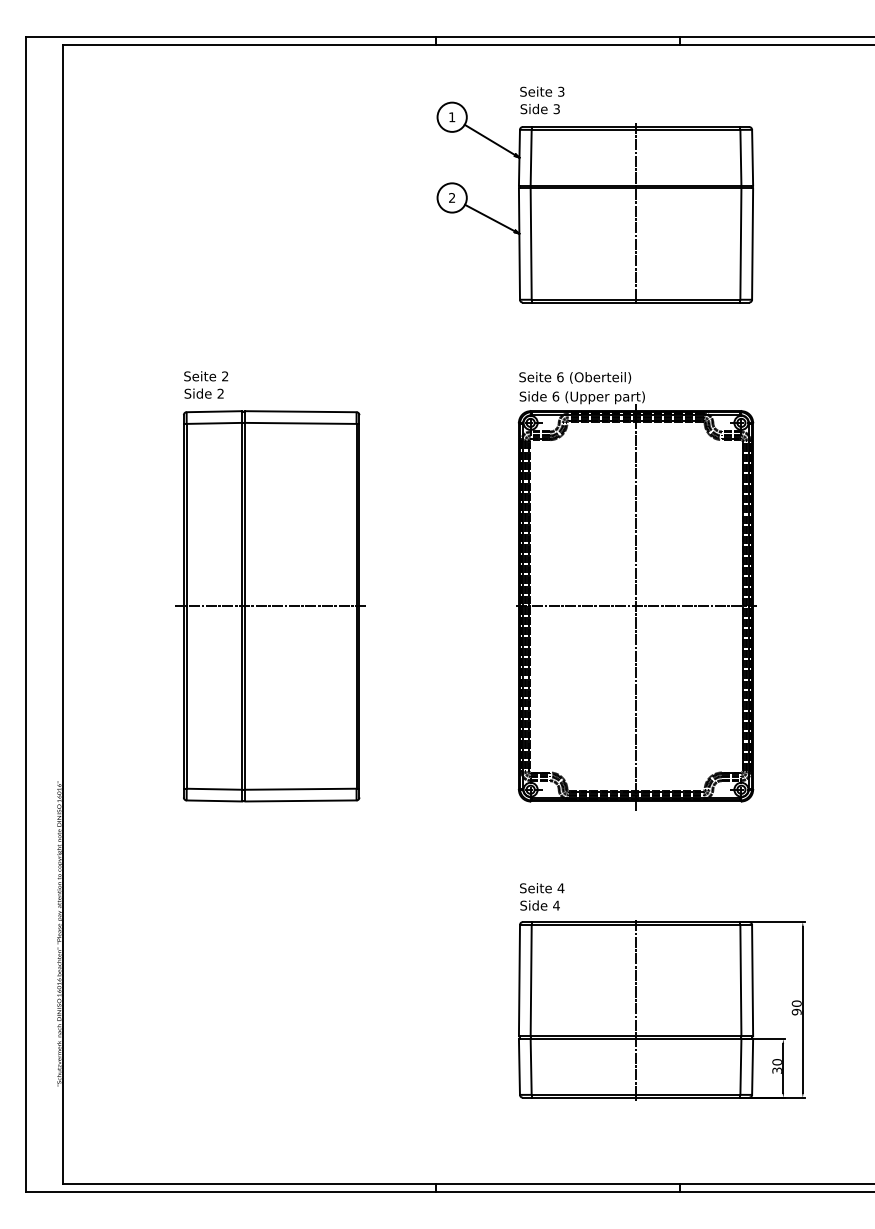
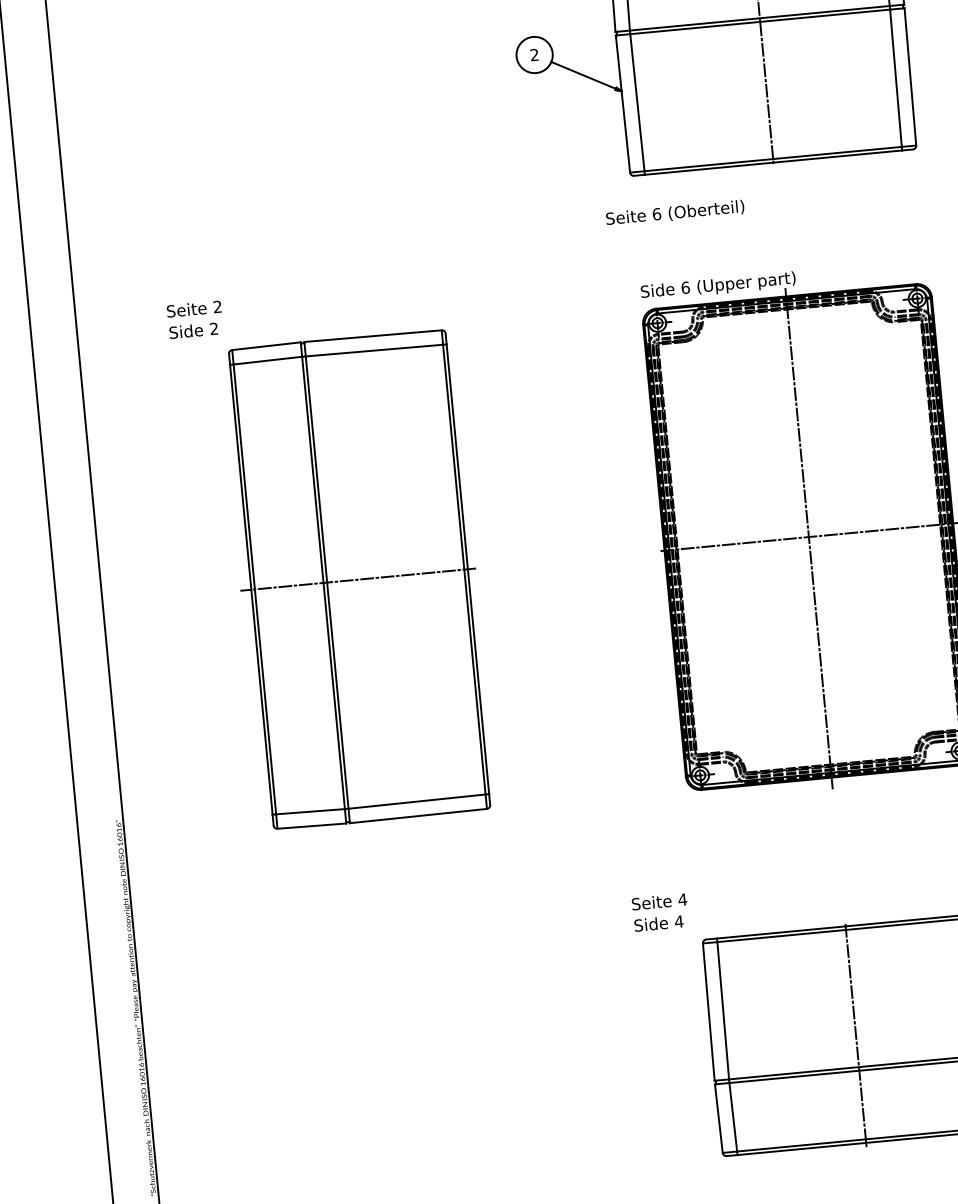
text: (575, 377) -> (675, 212), moved
text: (206, 384) -> (195, 319), moved
text: (542, 896) -> (660, 912), moved

